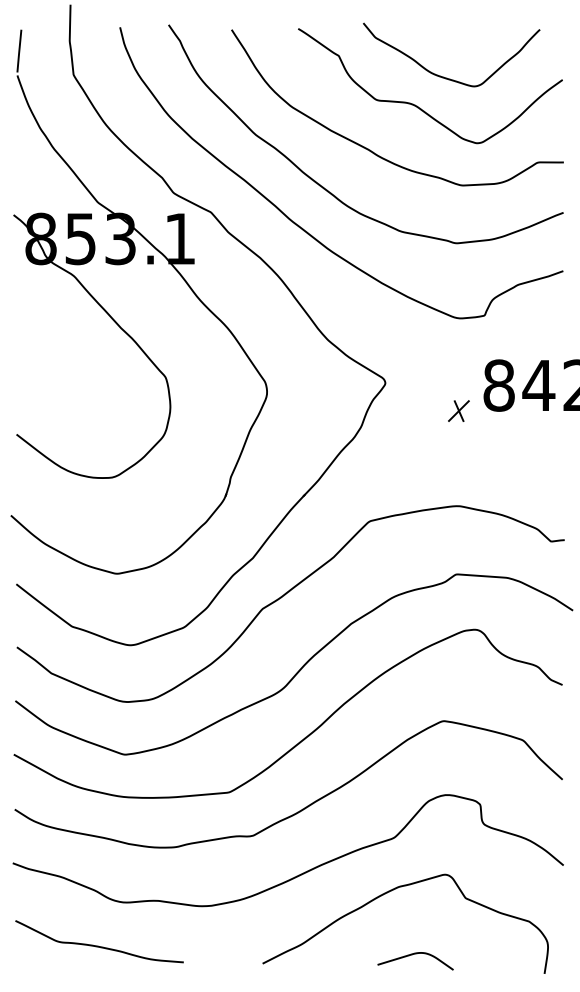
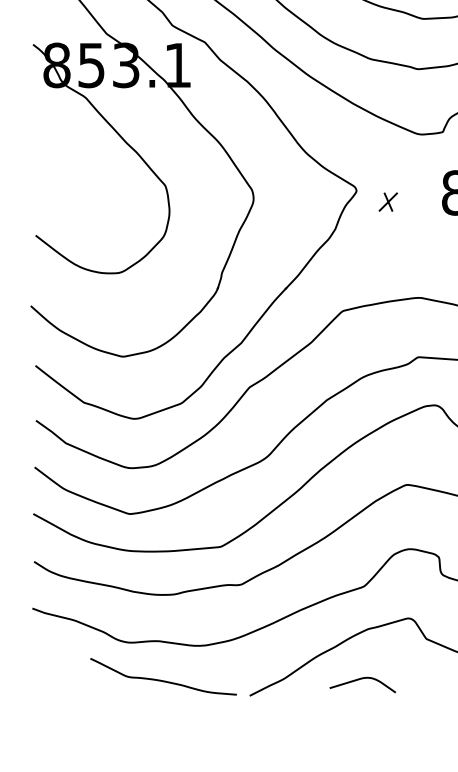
part: (458, 410) -> (387, 201), moved
curve: (98, 945) -> (162, 680), moved
curve: (412, 955) -> (360, 680), moved

